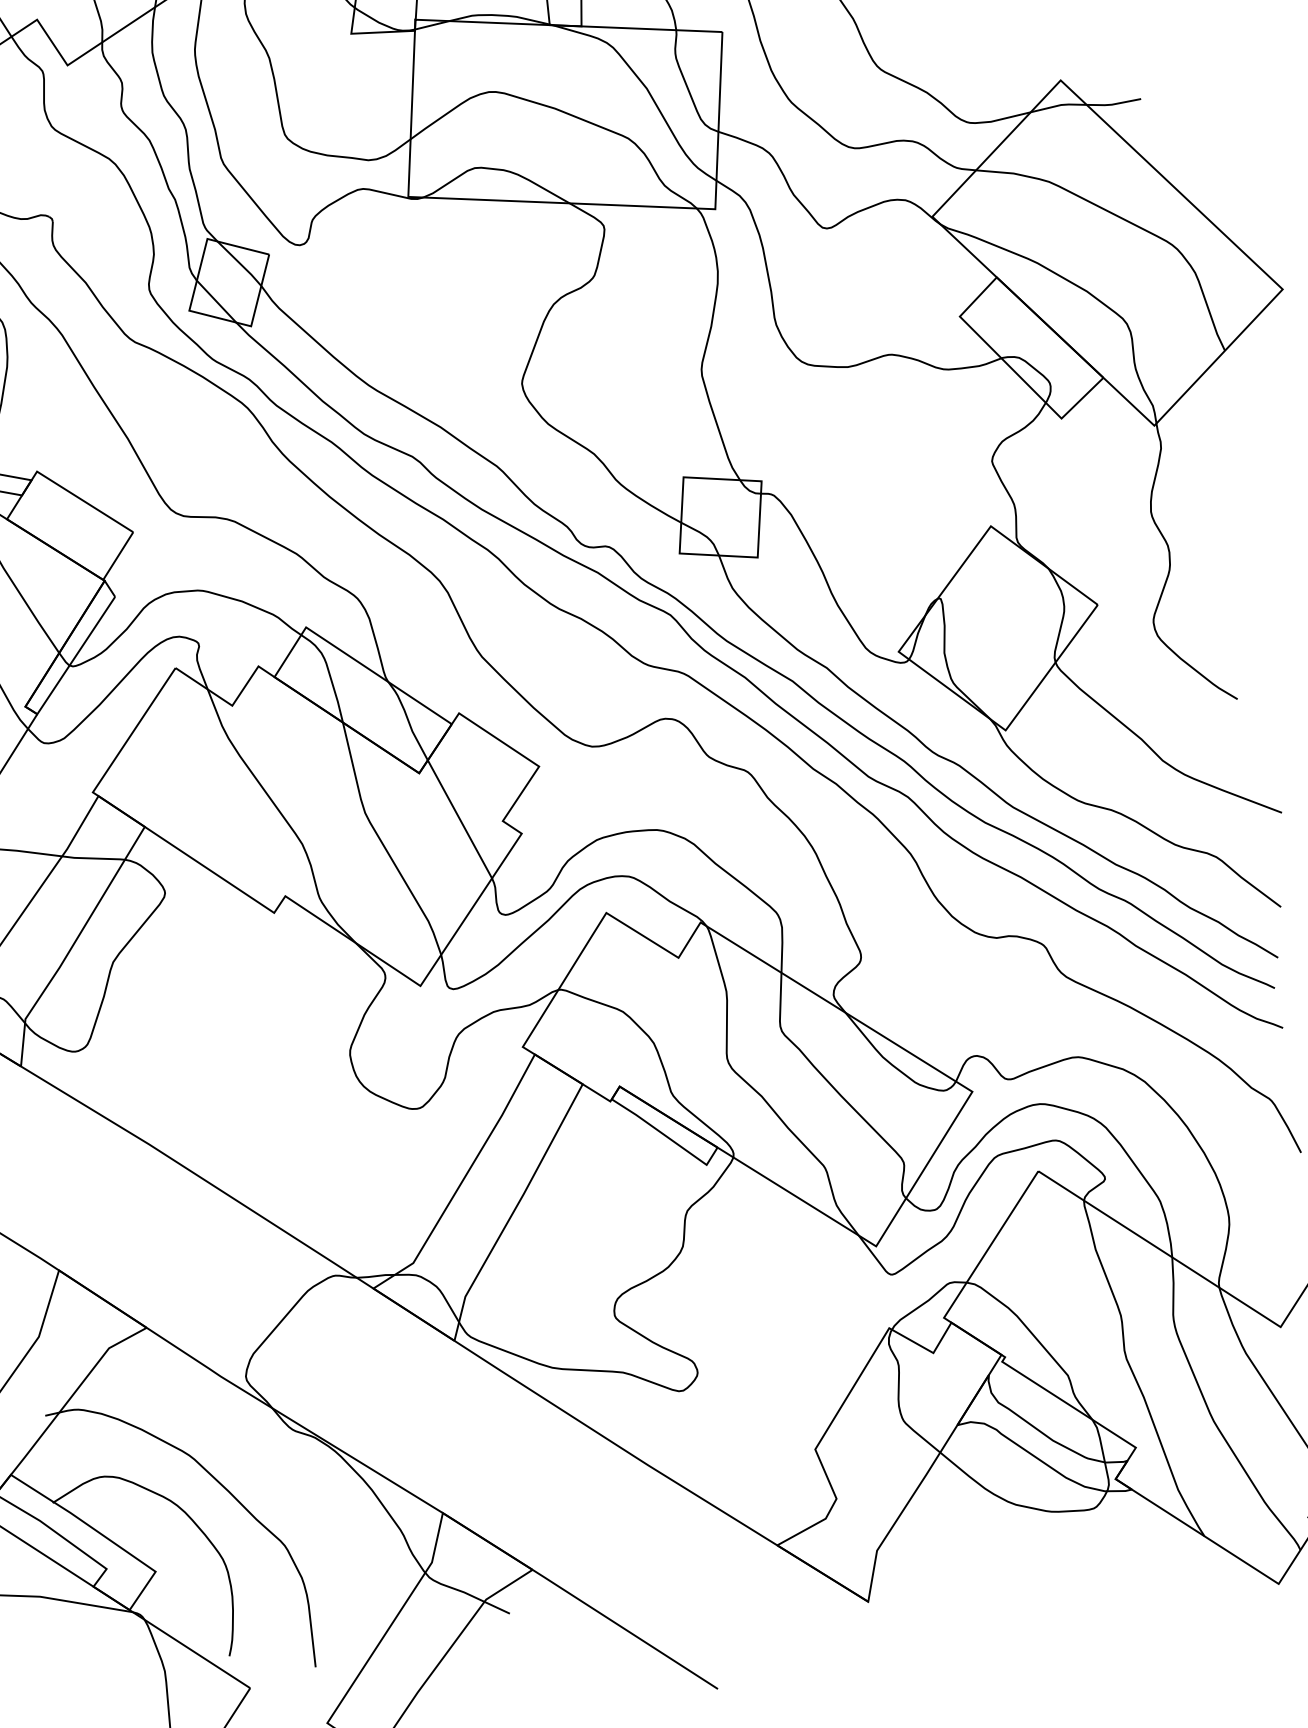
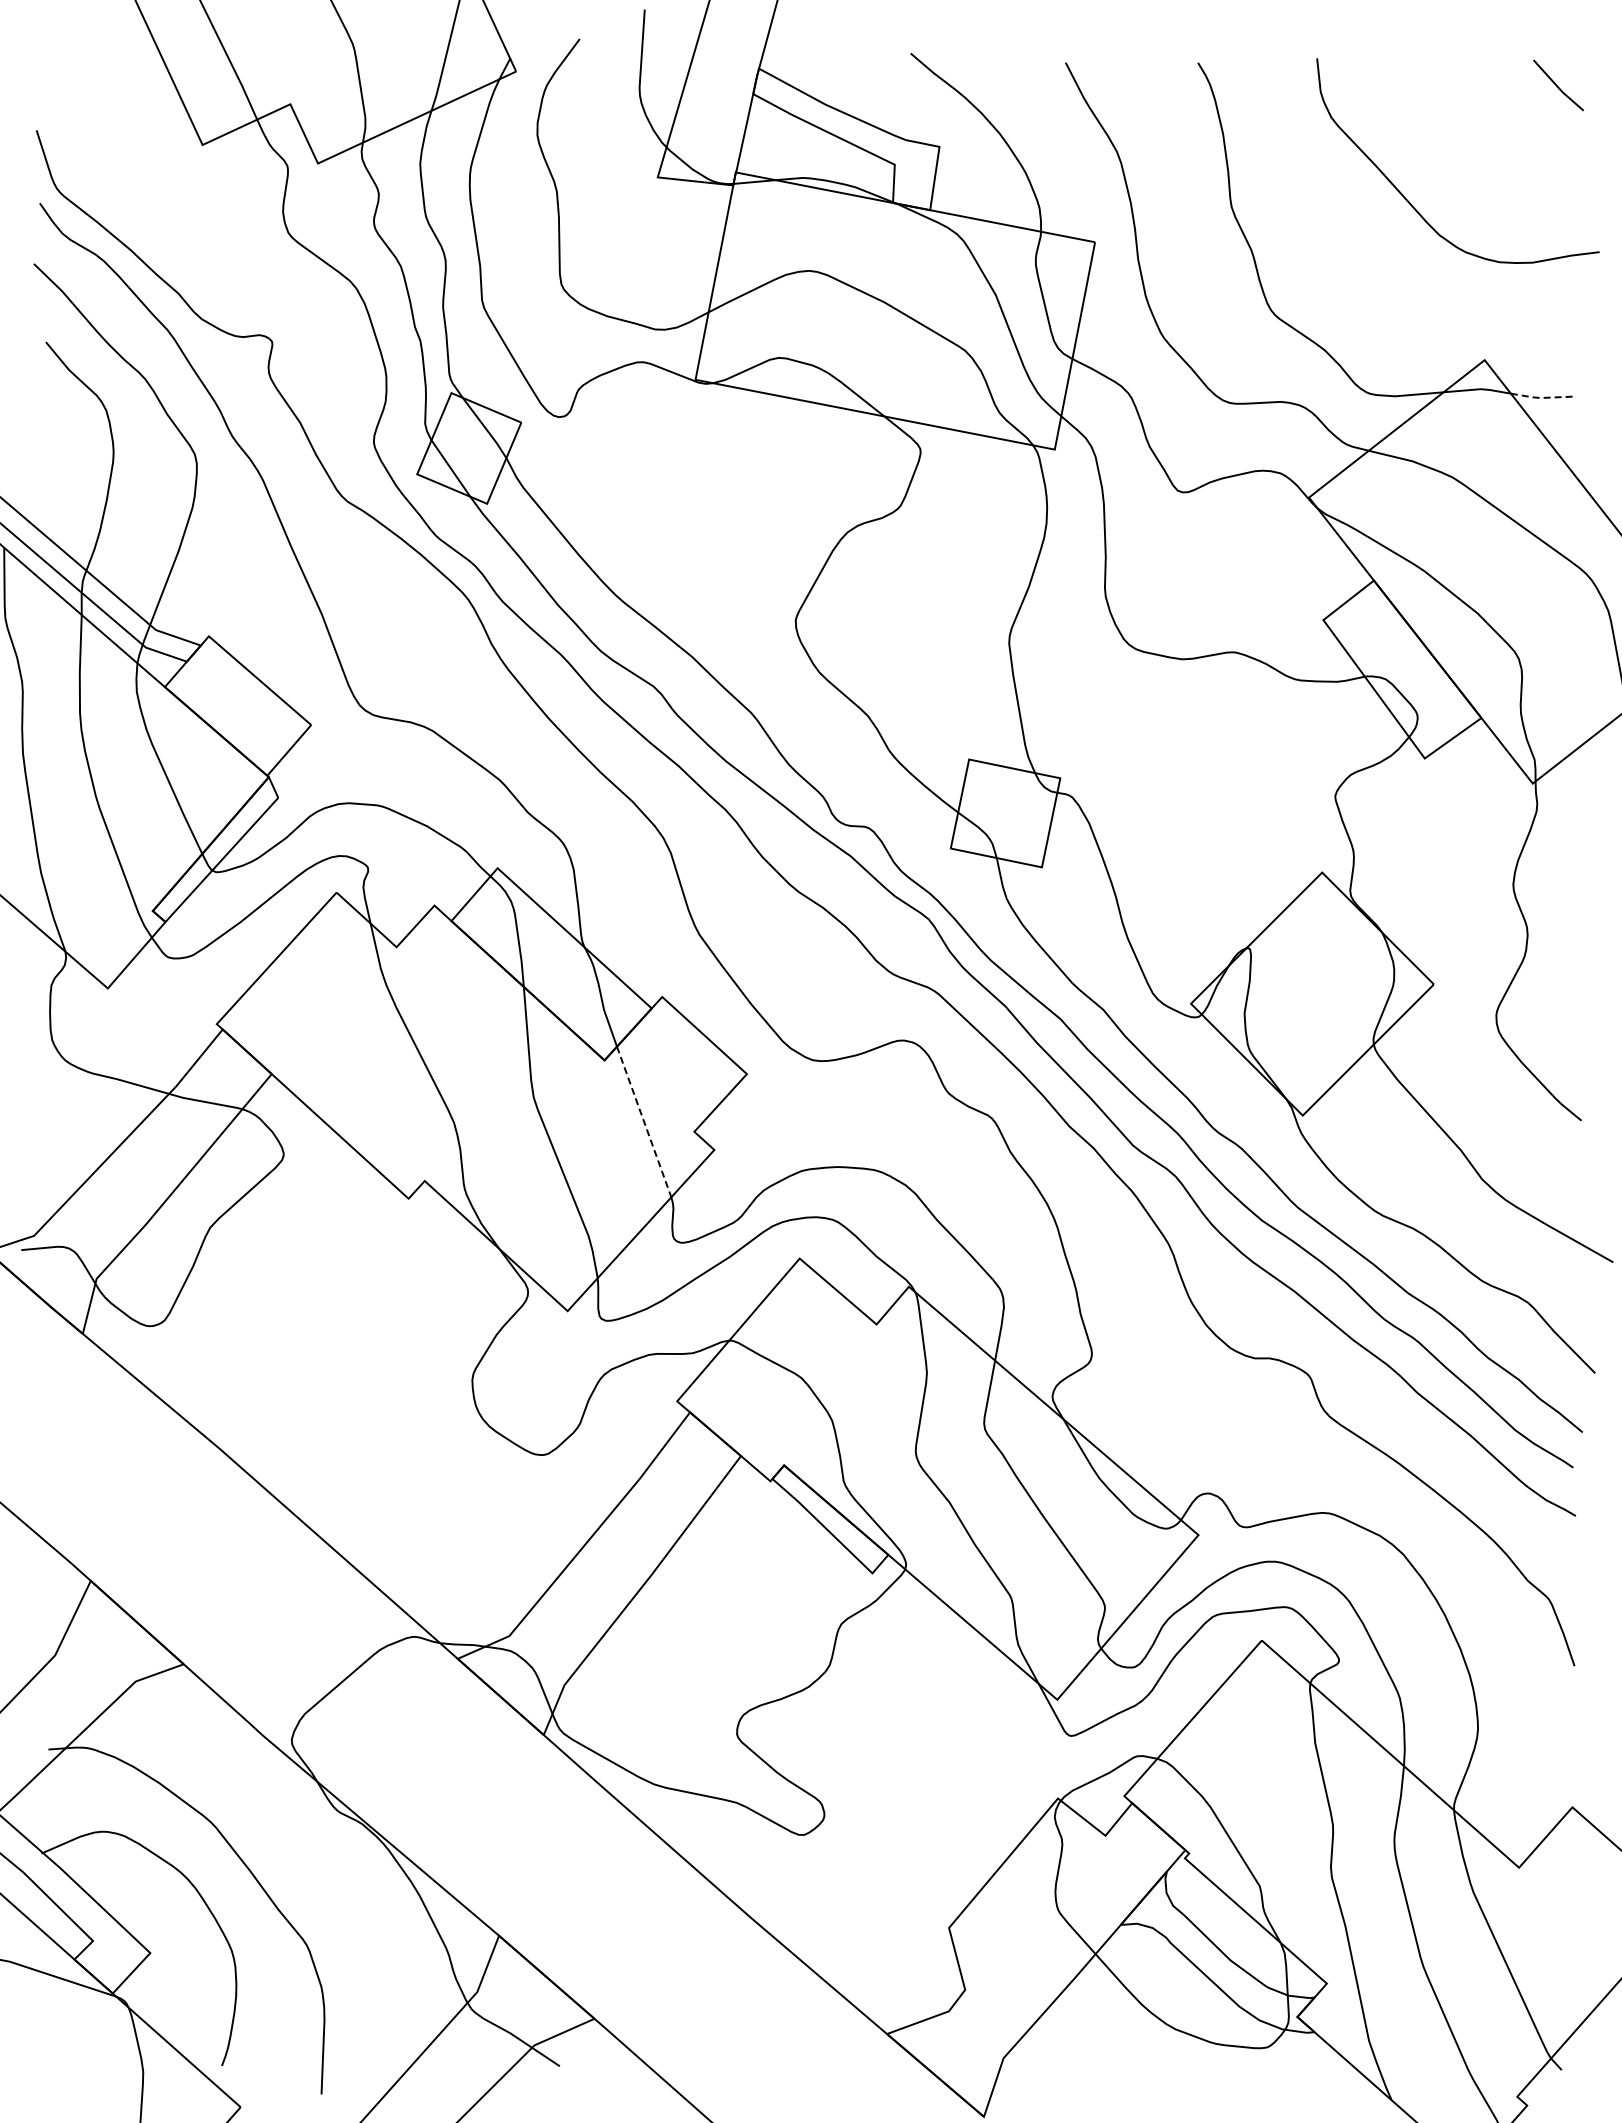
line: (1113, 104) -> (1542, 397), solid -> dashed
line: (460, 819) -> (644, 1122), solid -> dashed

